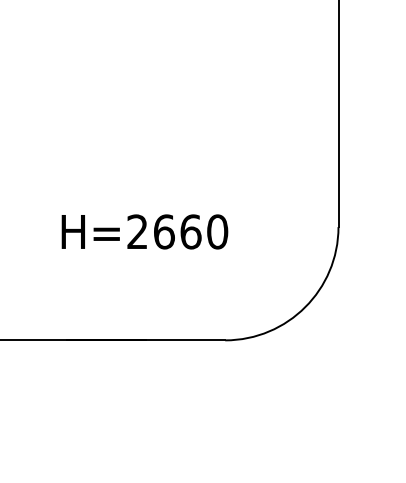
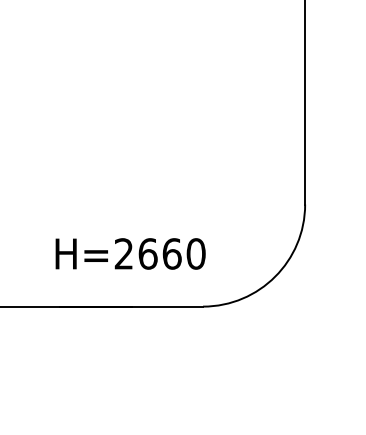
text: (144, 231) -> (130, 253), moved

